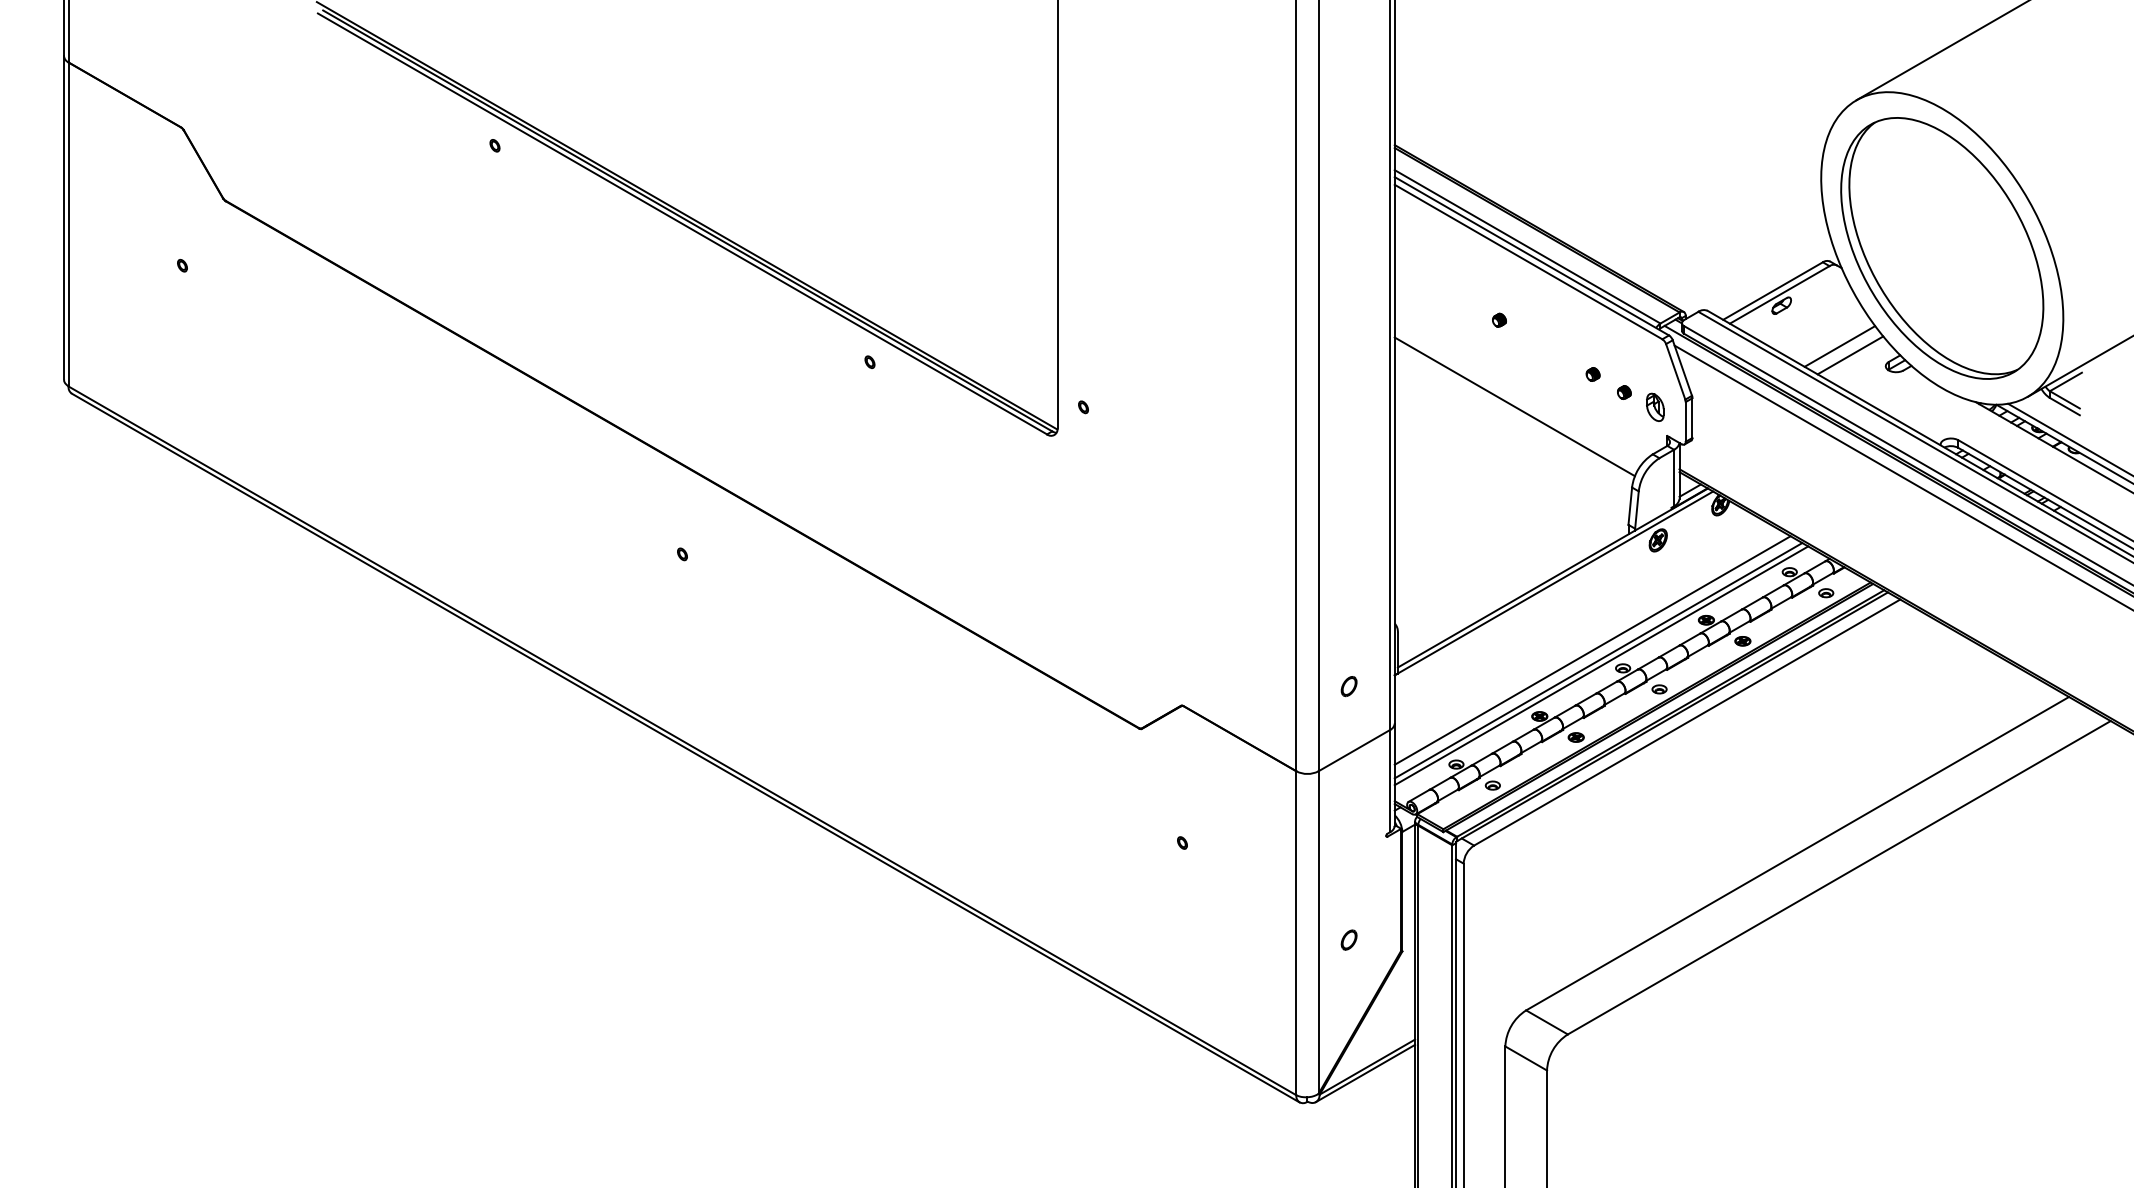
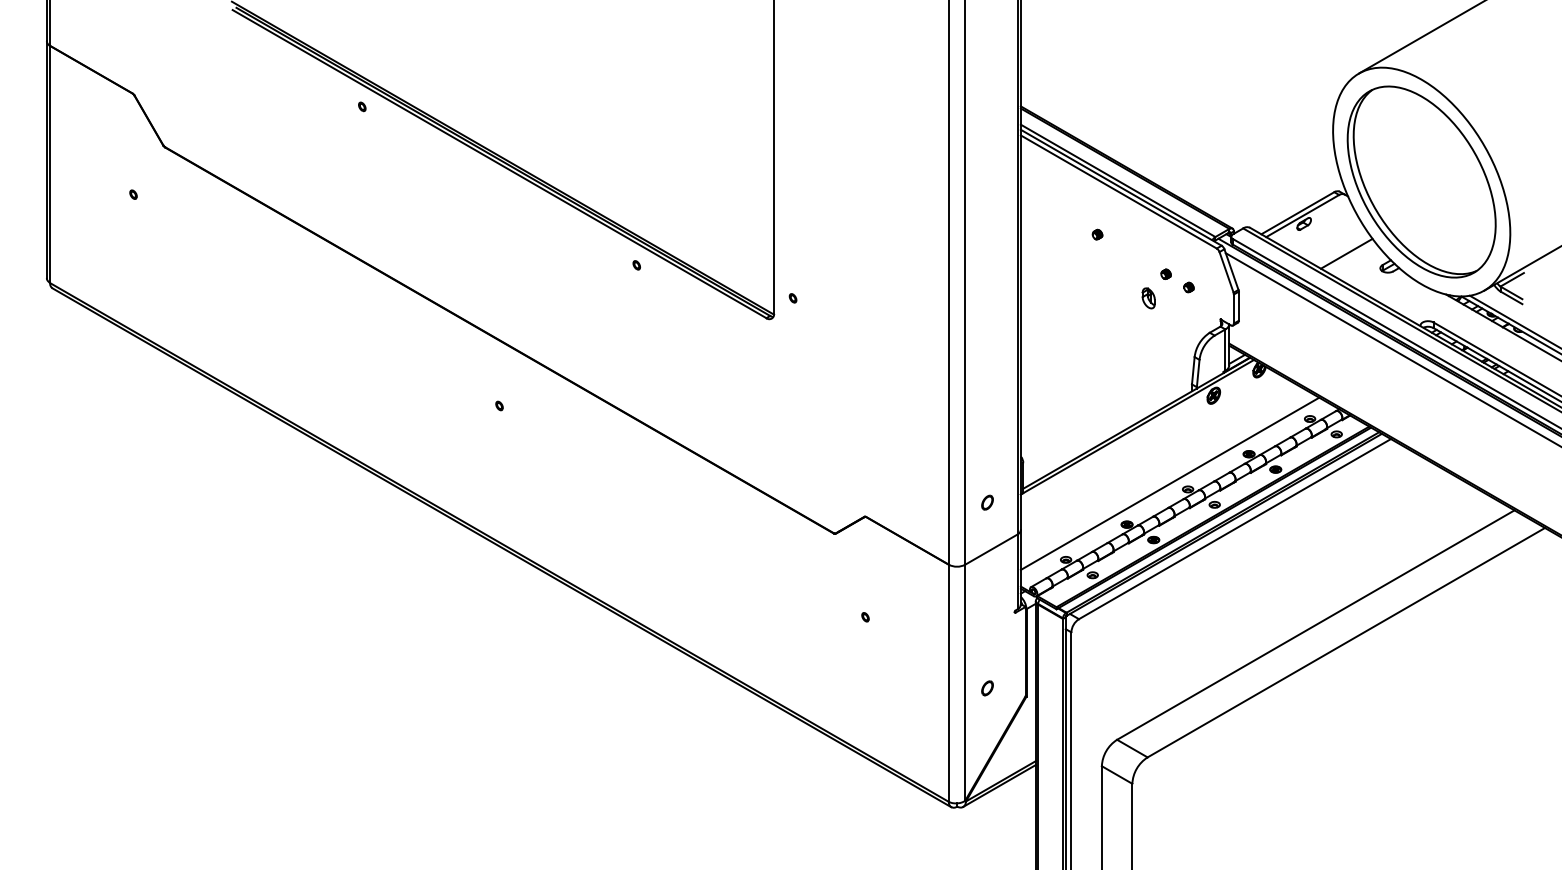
line: (1850, 355) -> (1354, 260), removed
line: (1514, 406) -> (1108, 297), removed
part: (1655, 406) -> (1148, 297), moved
line: (1592, 650) -> (1165, 476), removed
line: (1601, 665) -> (1172, 487), removed

